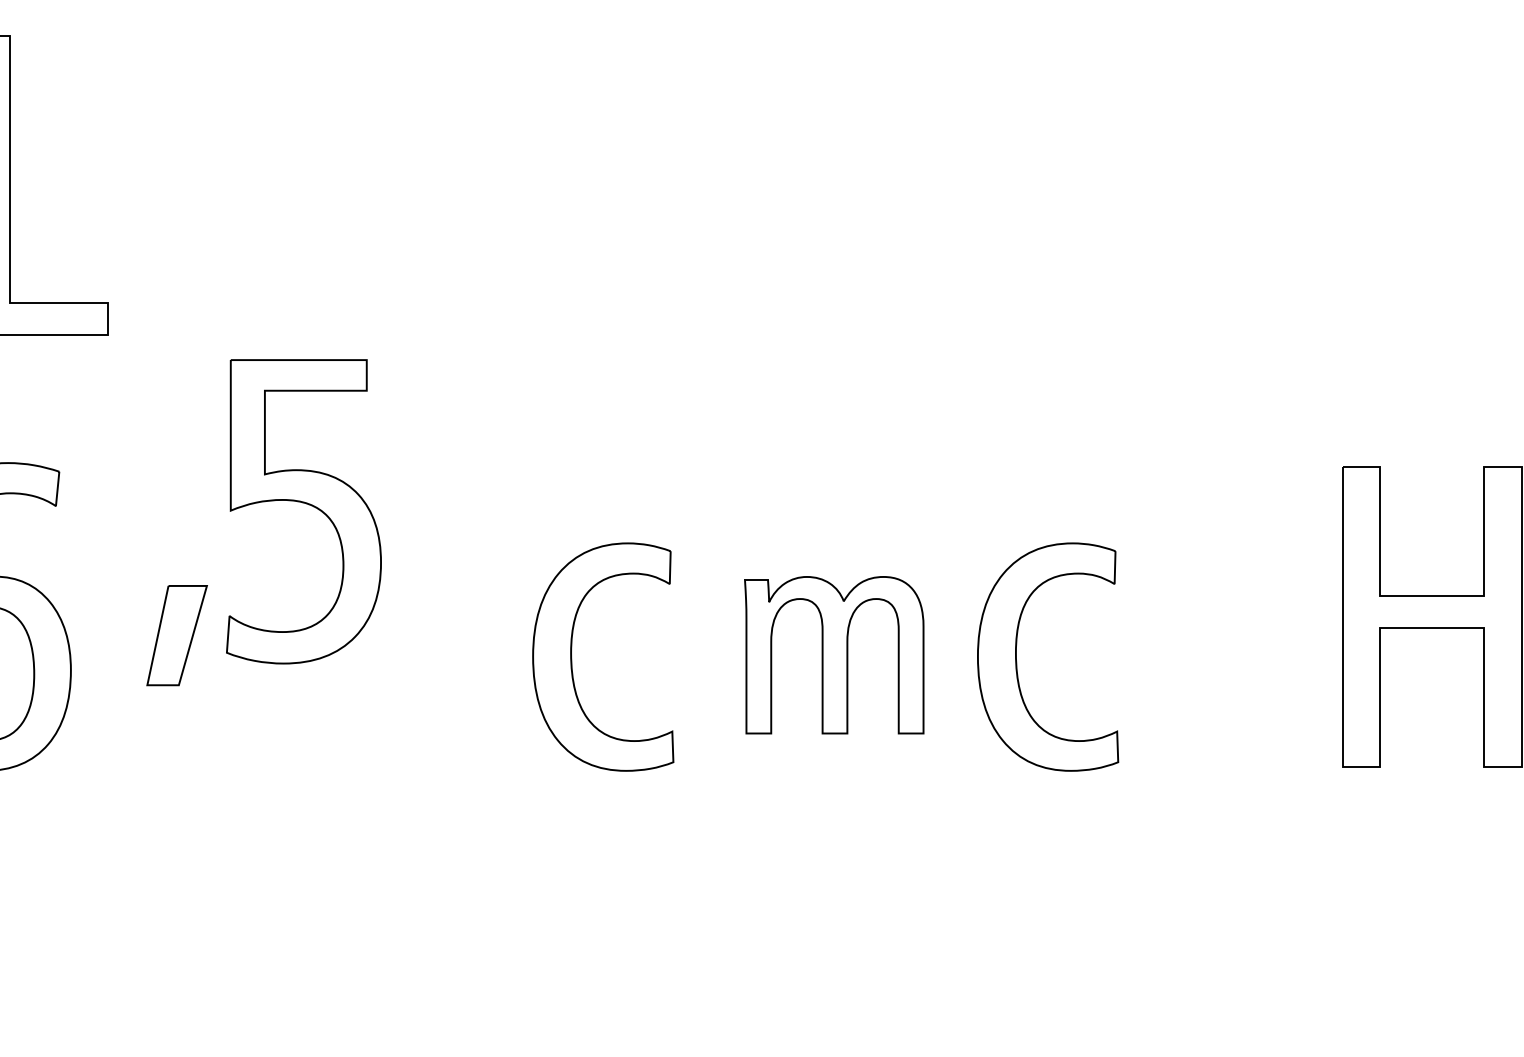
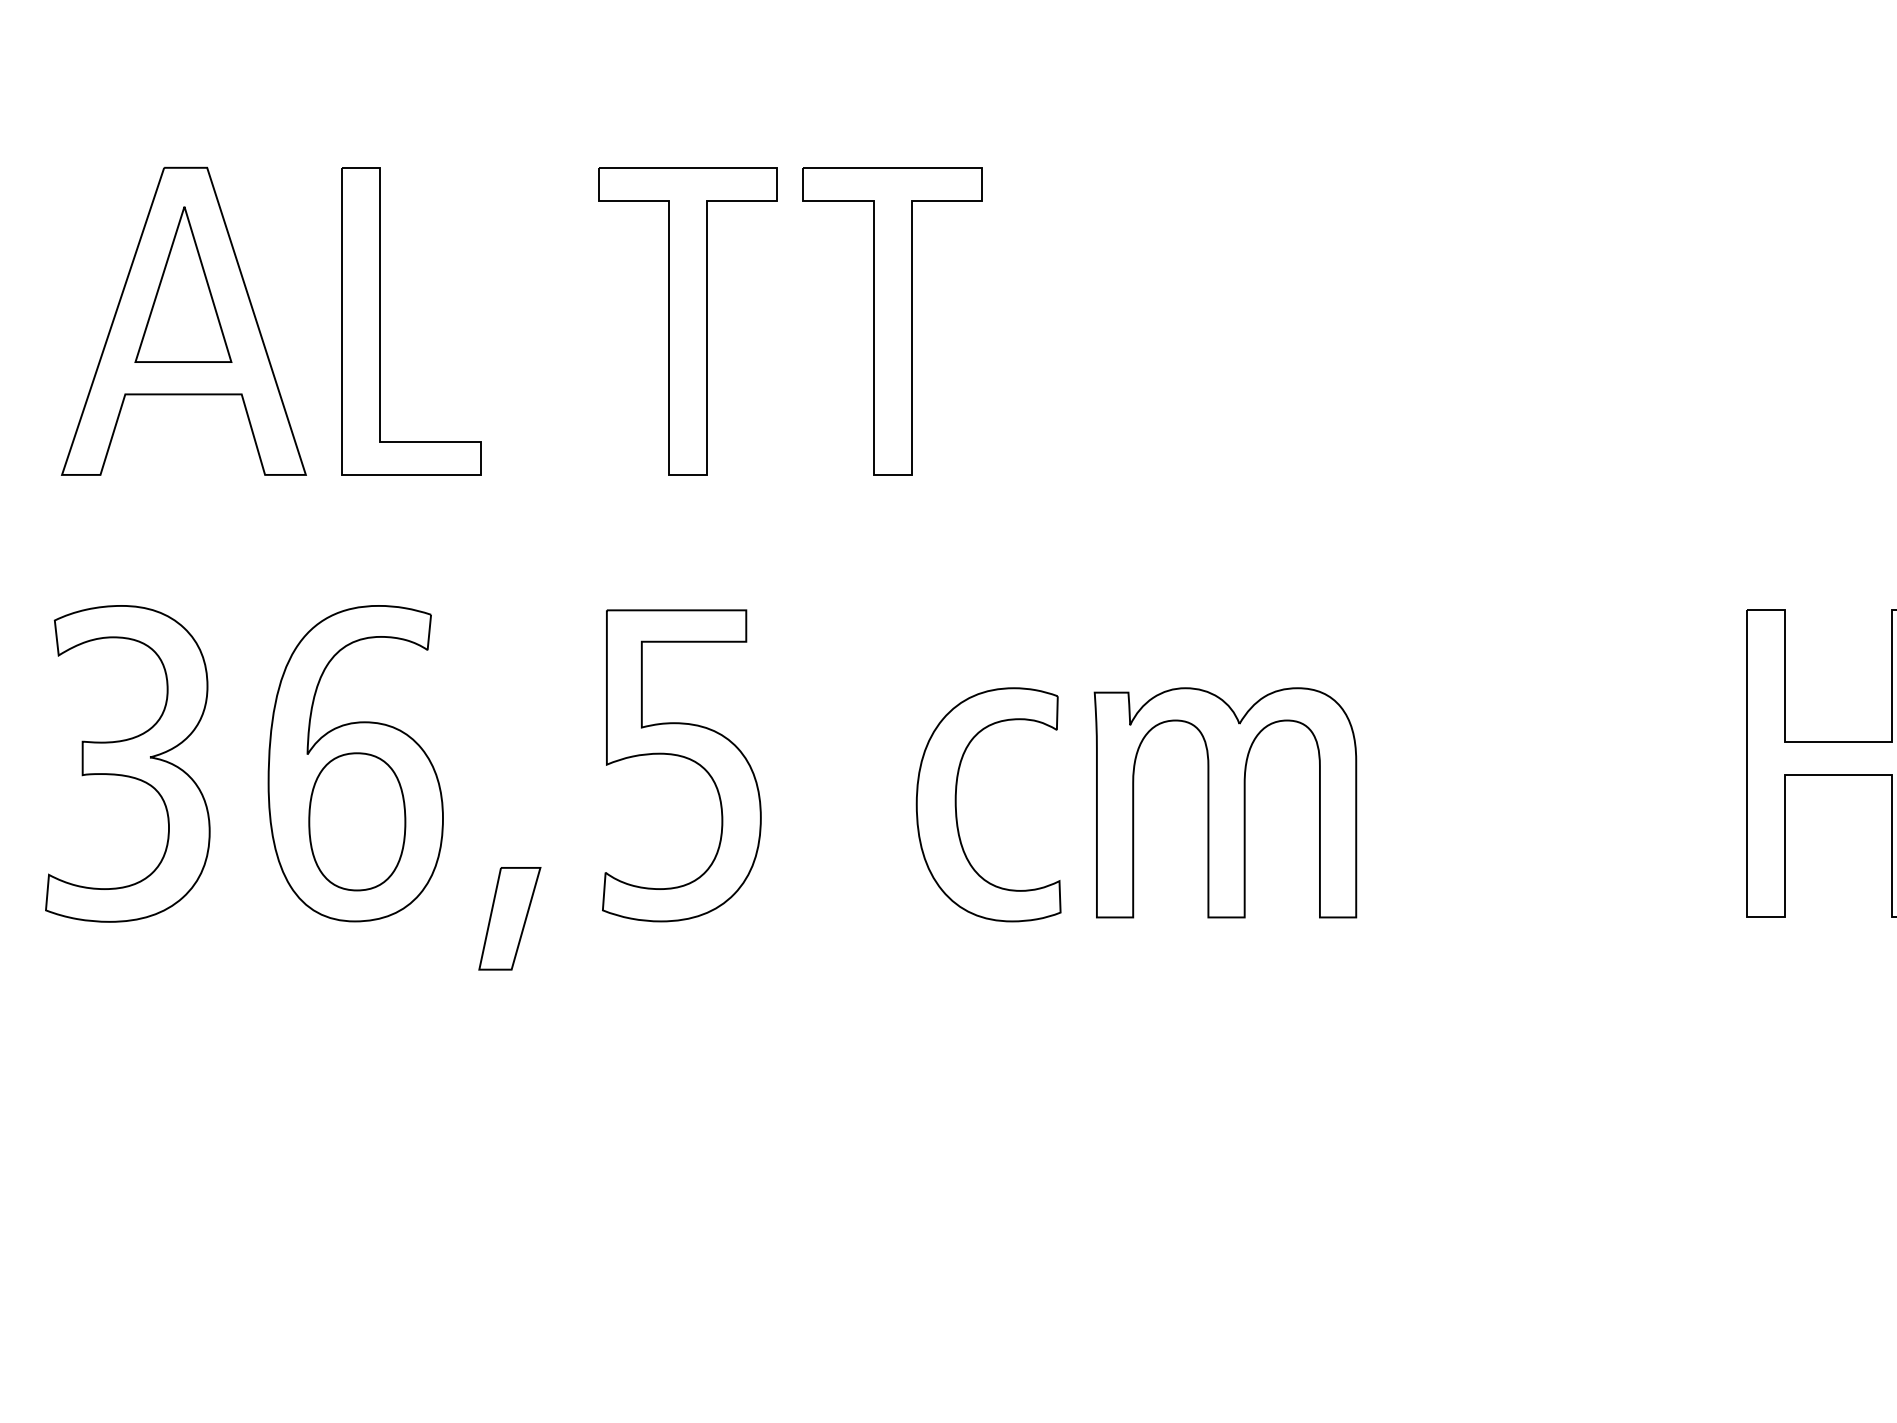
part: (309, 185) -> (687, 321), added
part: (509, 185) -> (892, 321), added
part: (306, 504) -> (684, 758), moved
part: (176, 635) -> (509, 918), moved
part: (834, 654) -> (1225, 802), size x1.43
part: (1016, 656) -> (1412, 804), removed

